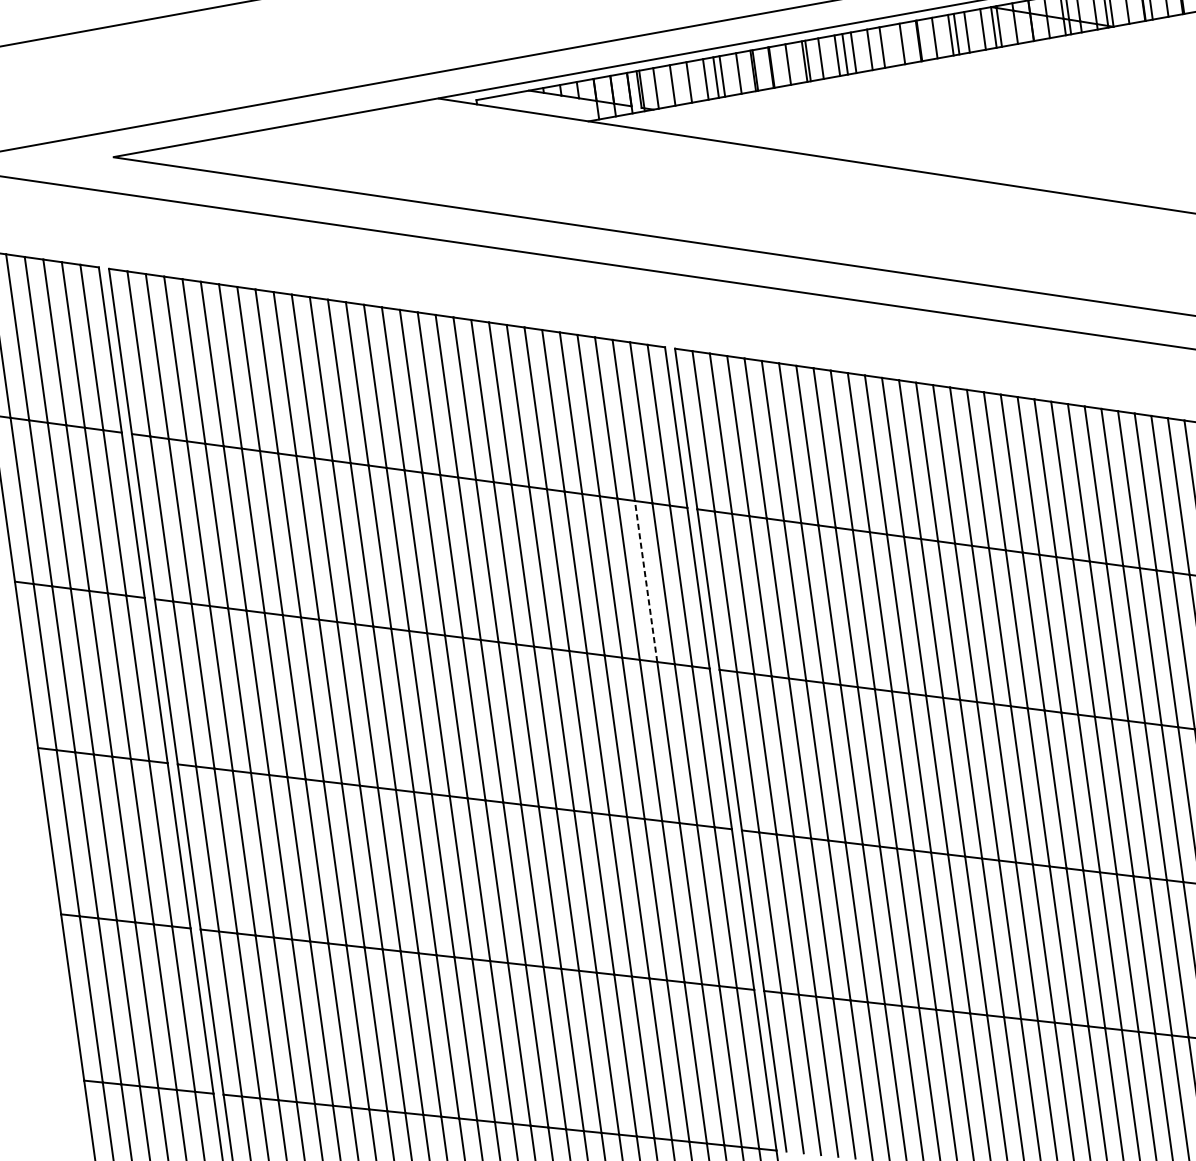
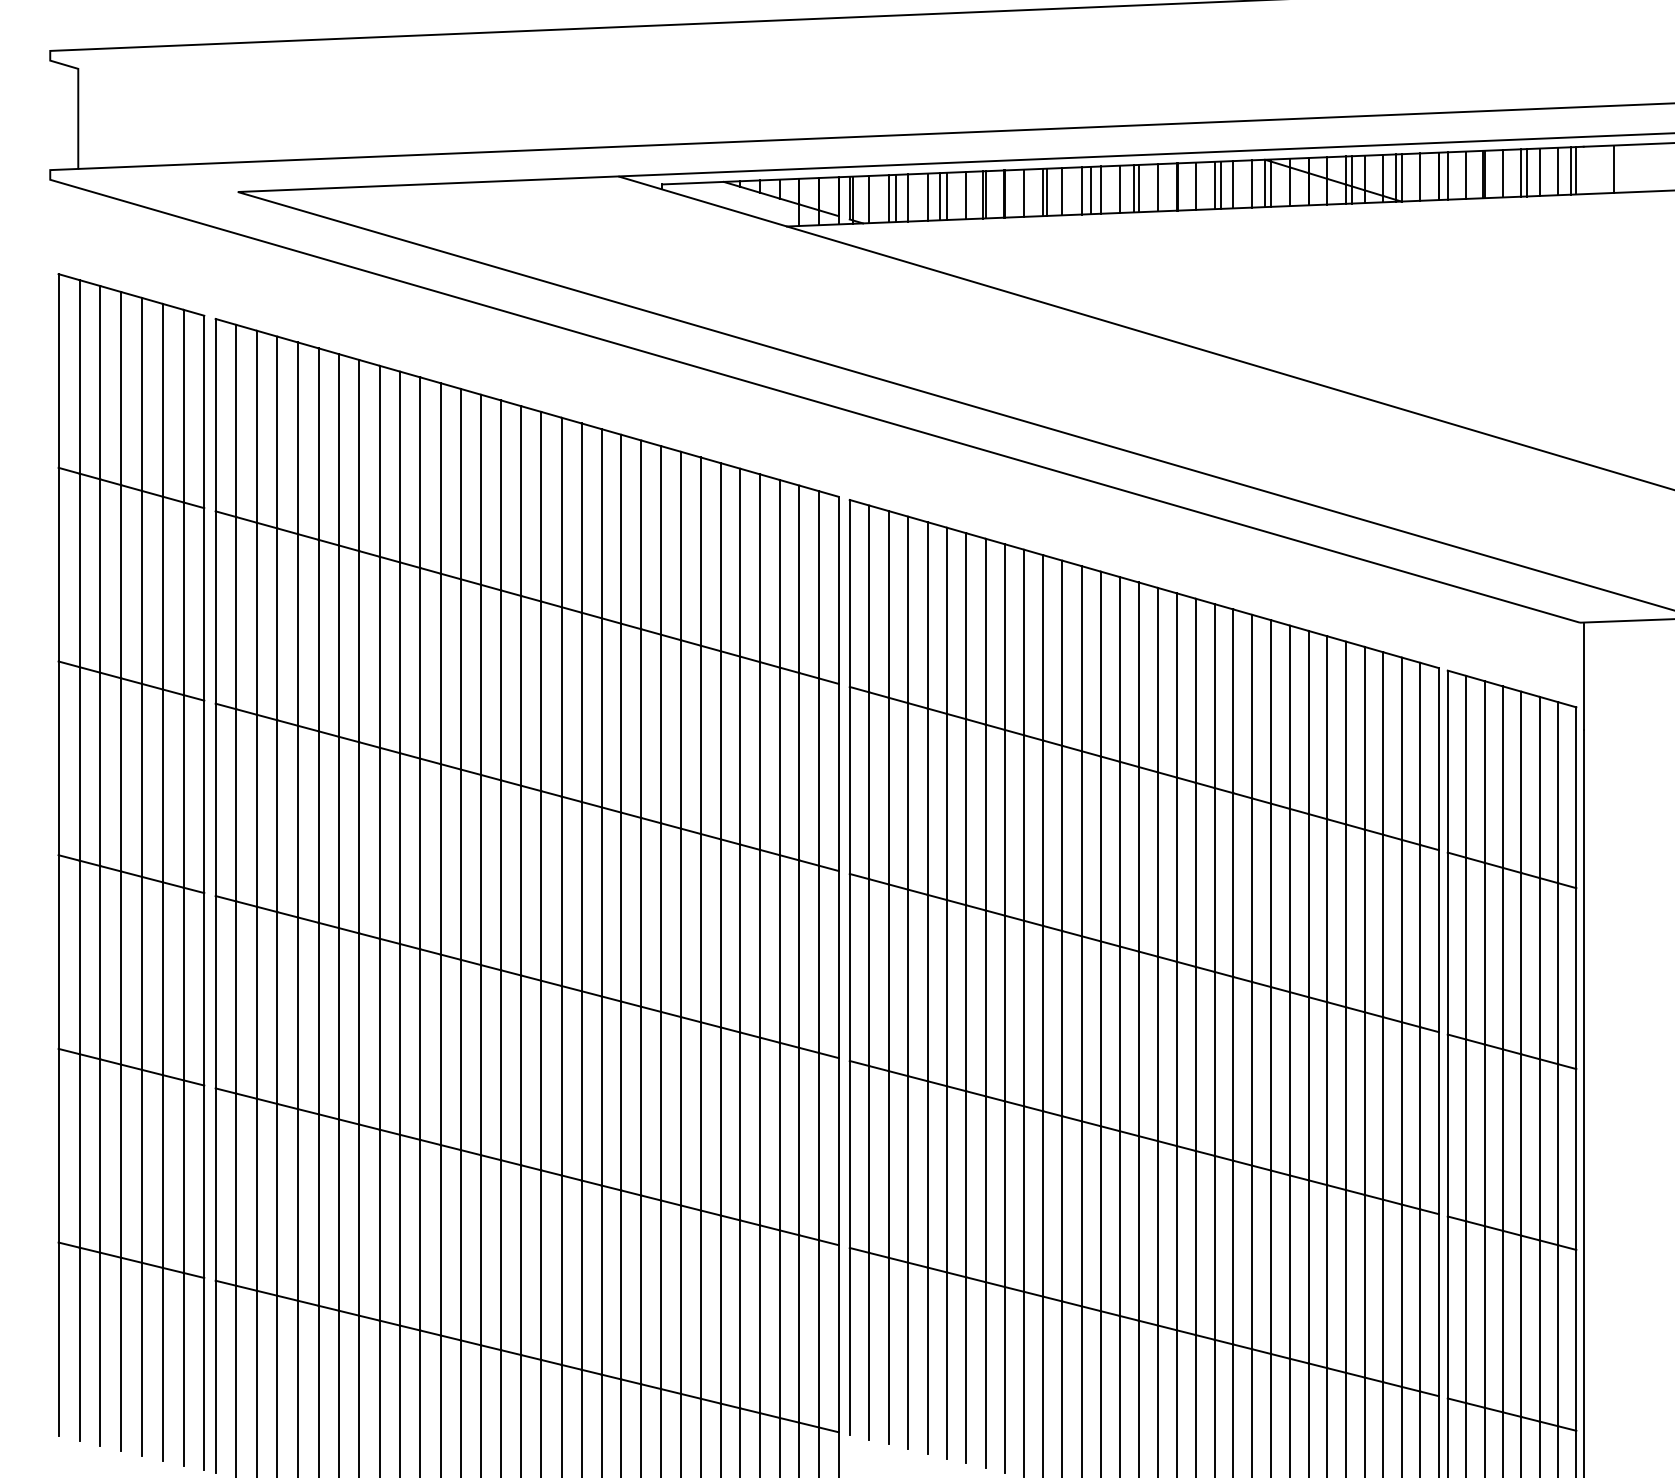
line: (885, 46) -> (1138, 188), added
line: (679, 84) -> (896, 198), added
line: (645, 581) -> (779, 761), dashed -> solid

